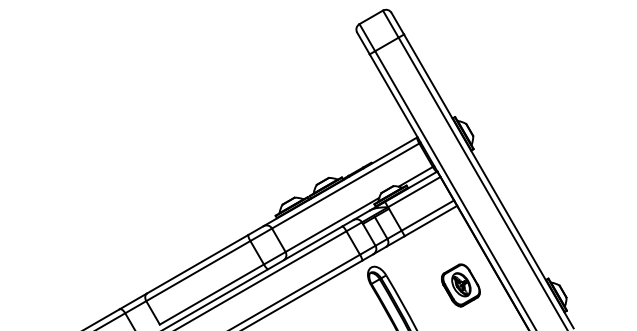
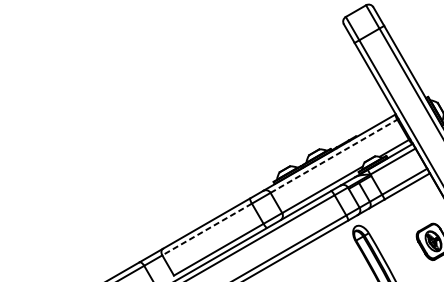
line: (346, 185) -> (334, 155), solid -> dashed
line: (197, 271) -> (206, 229), solid -> dashed

